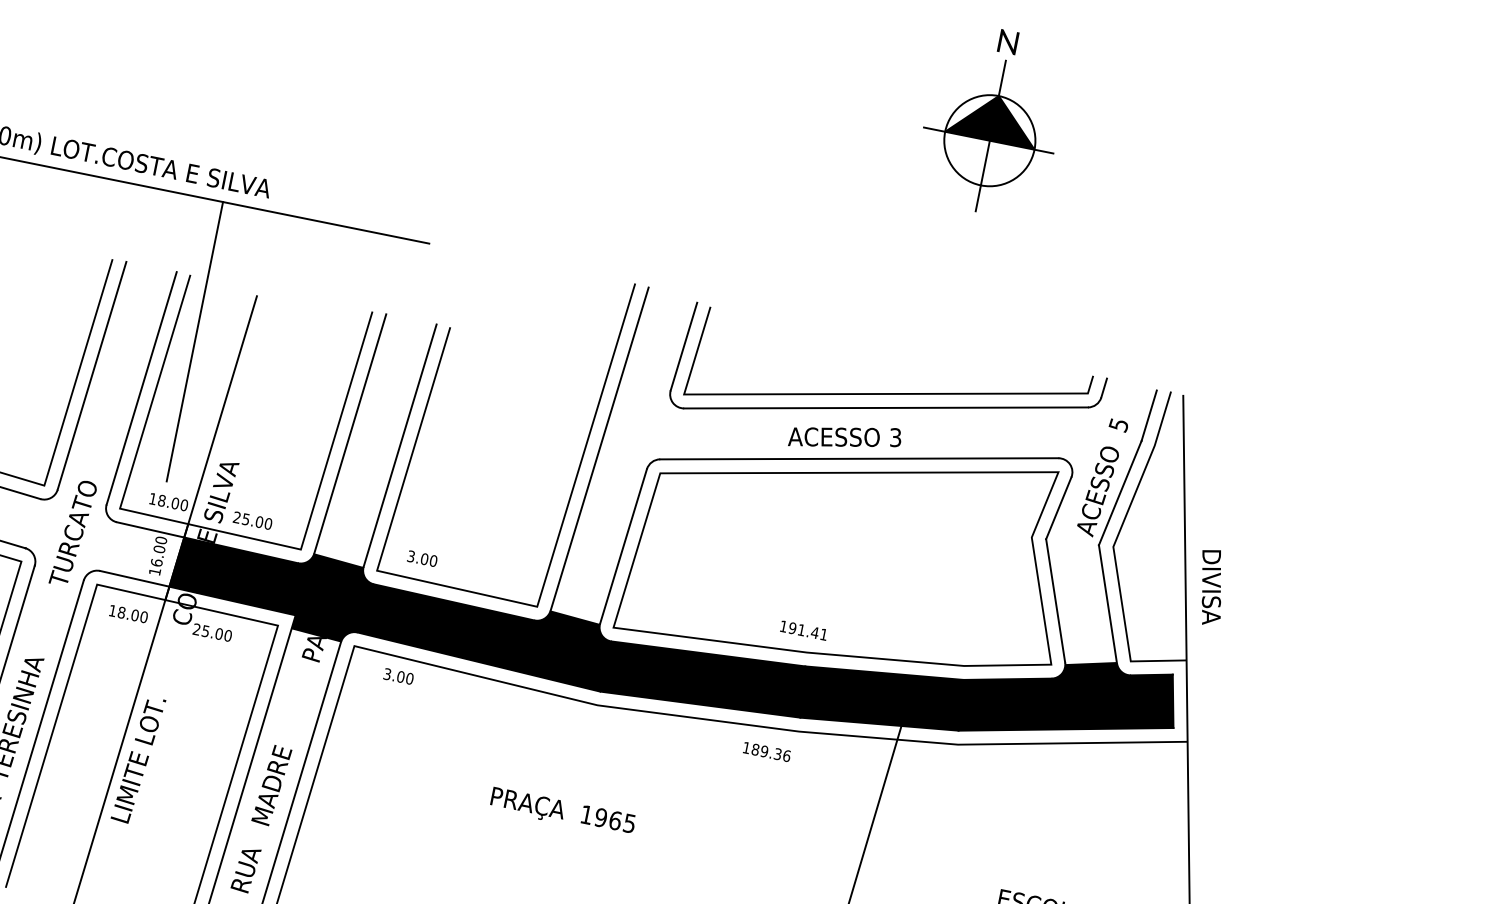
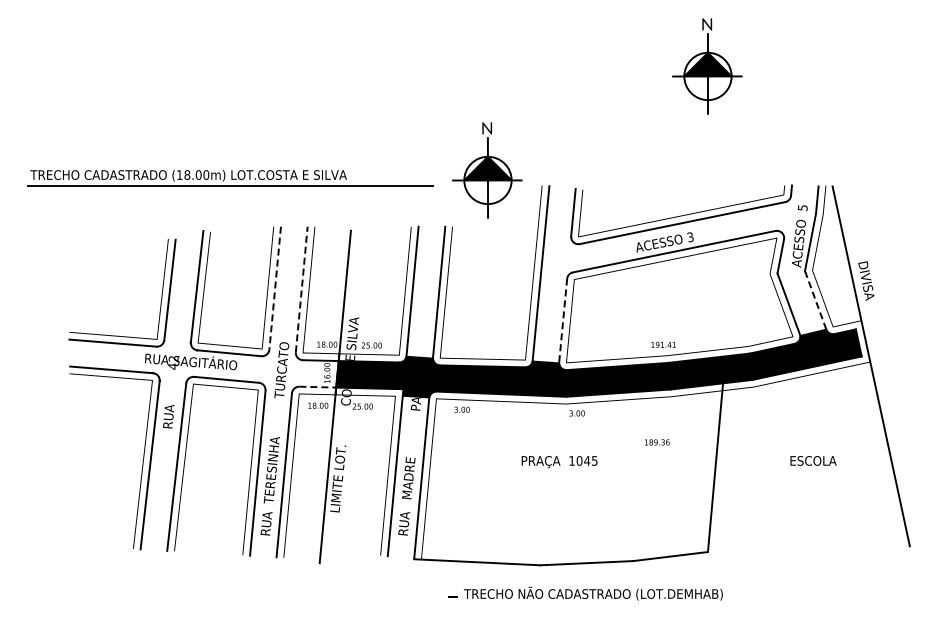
part: (537, 234) -> (487, 170), added
line: (195, 342) -> (324, 260), removed
line: (92, 376) -> (275, 288), solid -> dashed
line: (141, 388) -> (301, 289), solid -> dashed
line: (624, 546) -> (563, 320), solid -> dashed
text: (421, 558) -> (576, 413), moved
line: (136, 579) -> (318, 387), solid -> dashed
line: (1107, 602) -> (815, 299), solid -> dashed
text: (767, 752) -> (657, 442), moved
text: (608, 818) -> (583, 460), 1965 -> 1045

